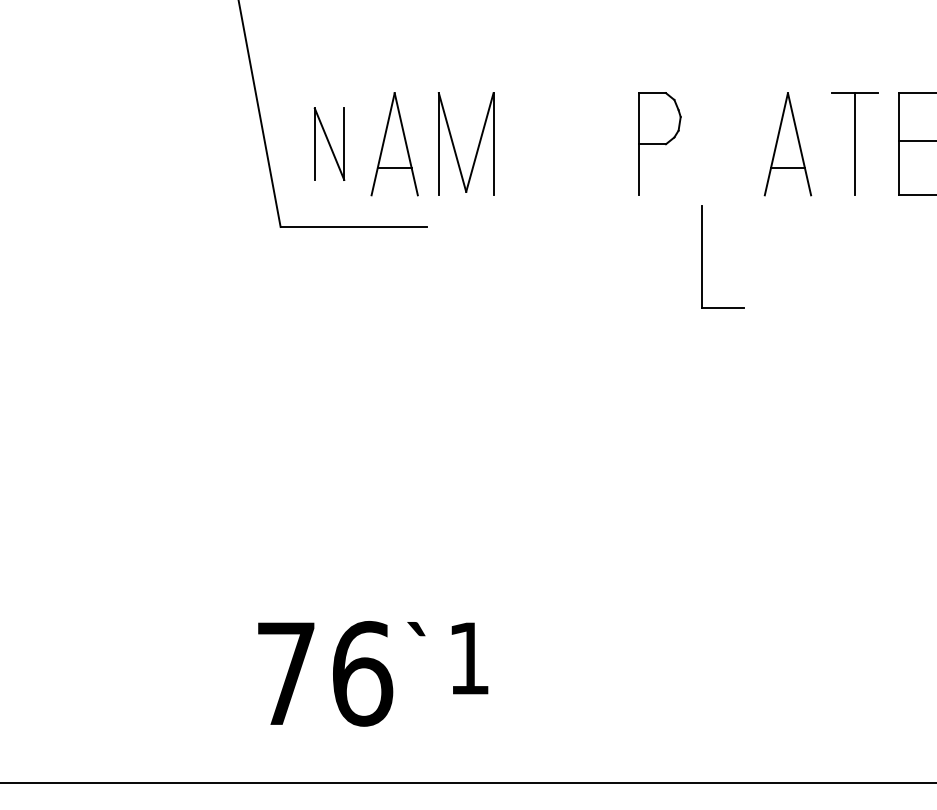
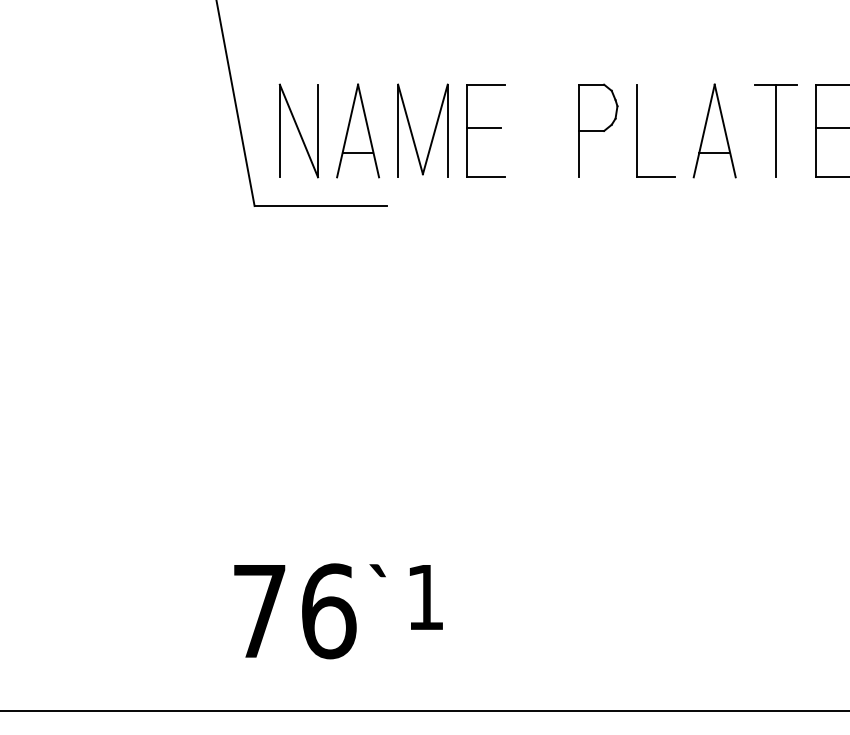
part: (329, 143) -> (298, 130), size x1.43
part: (535, 143) -> (485, 130), added
part: (702, 256) -> (637, 130), moved

